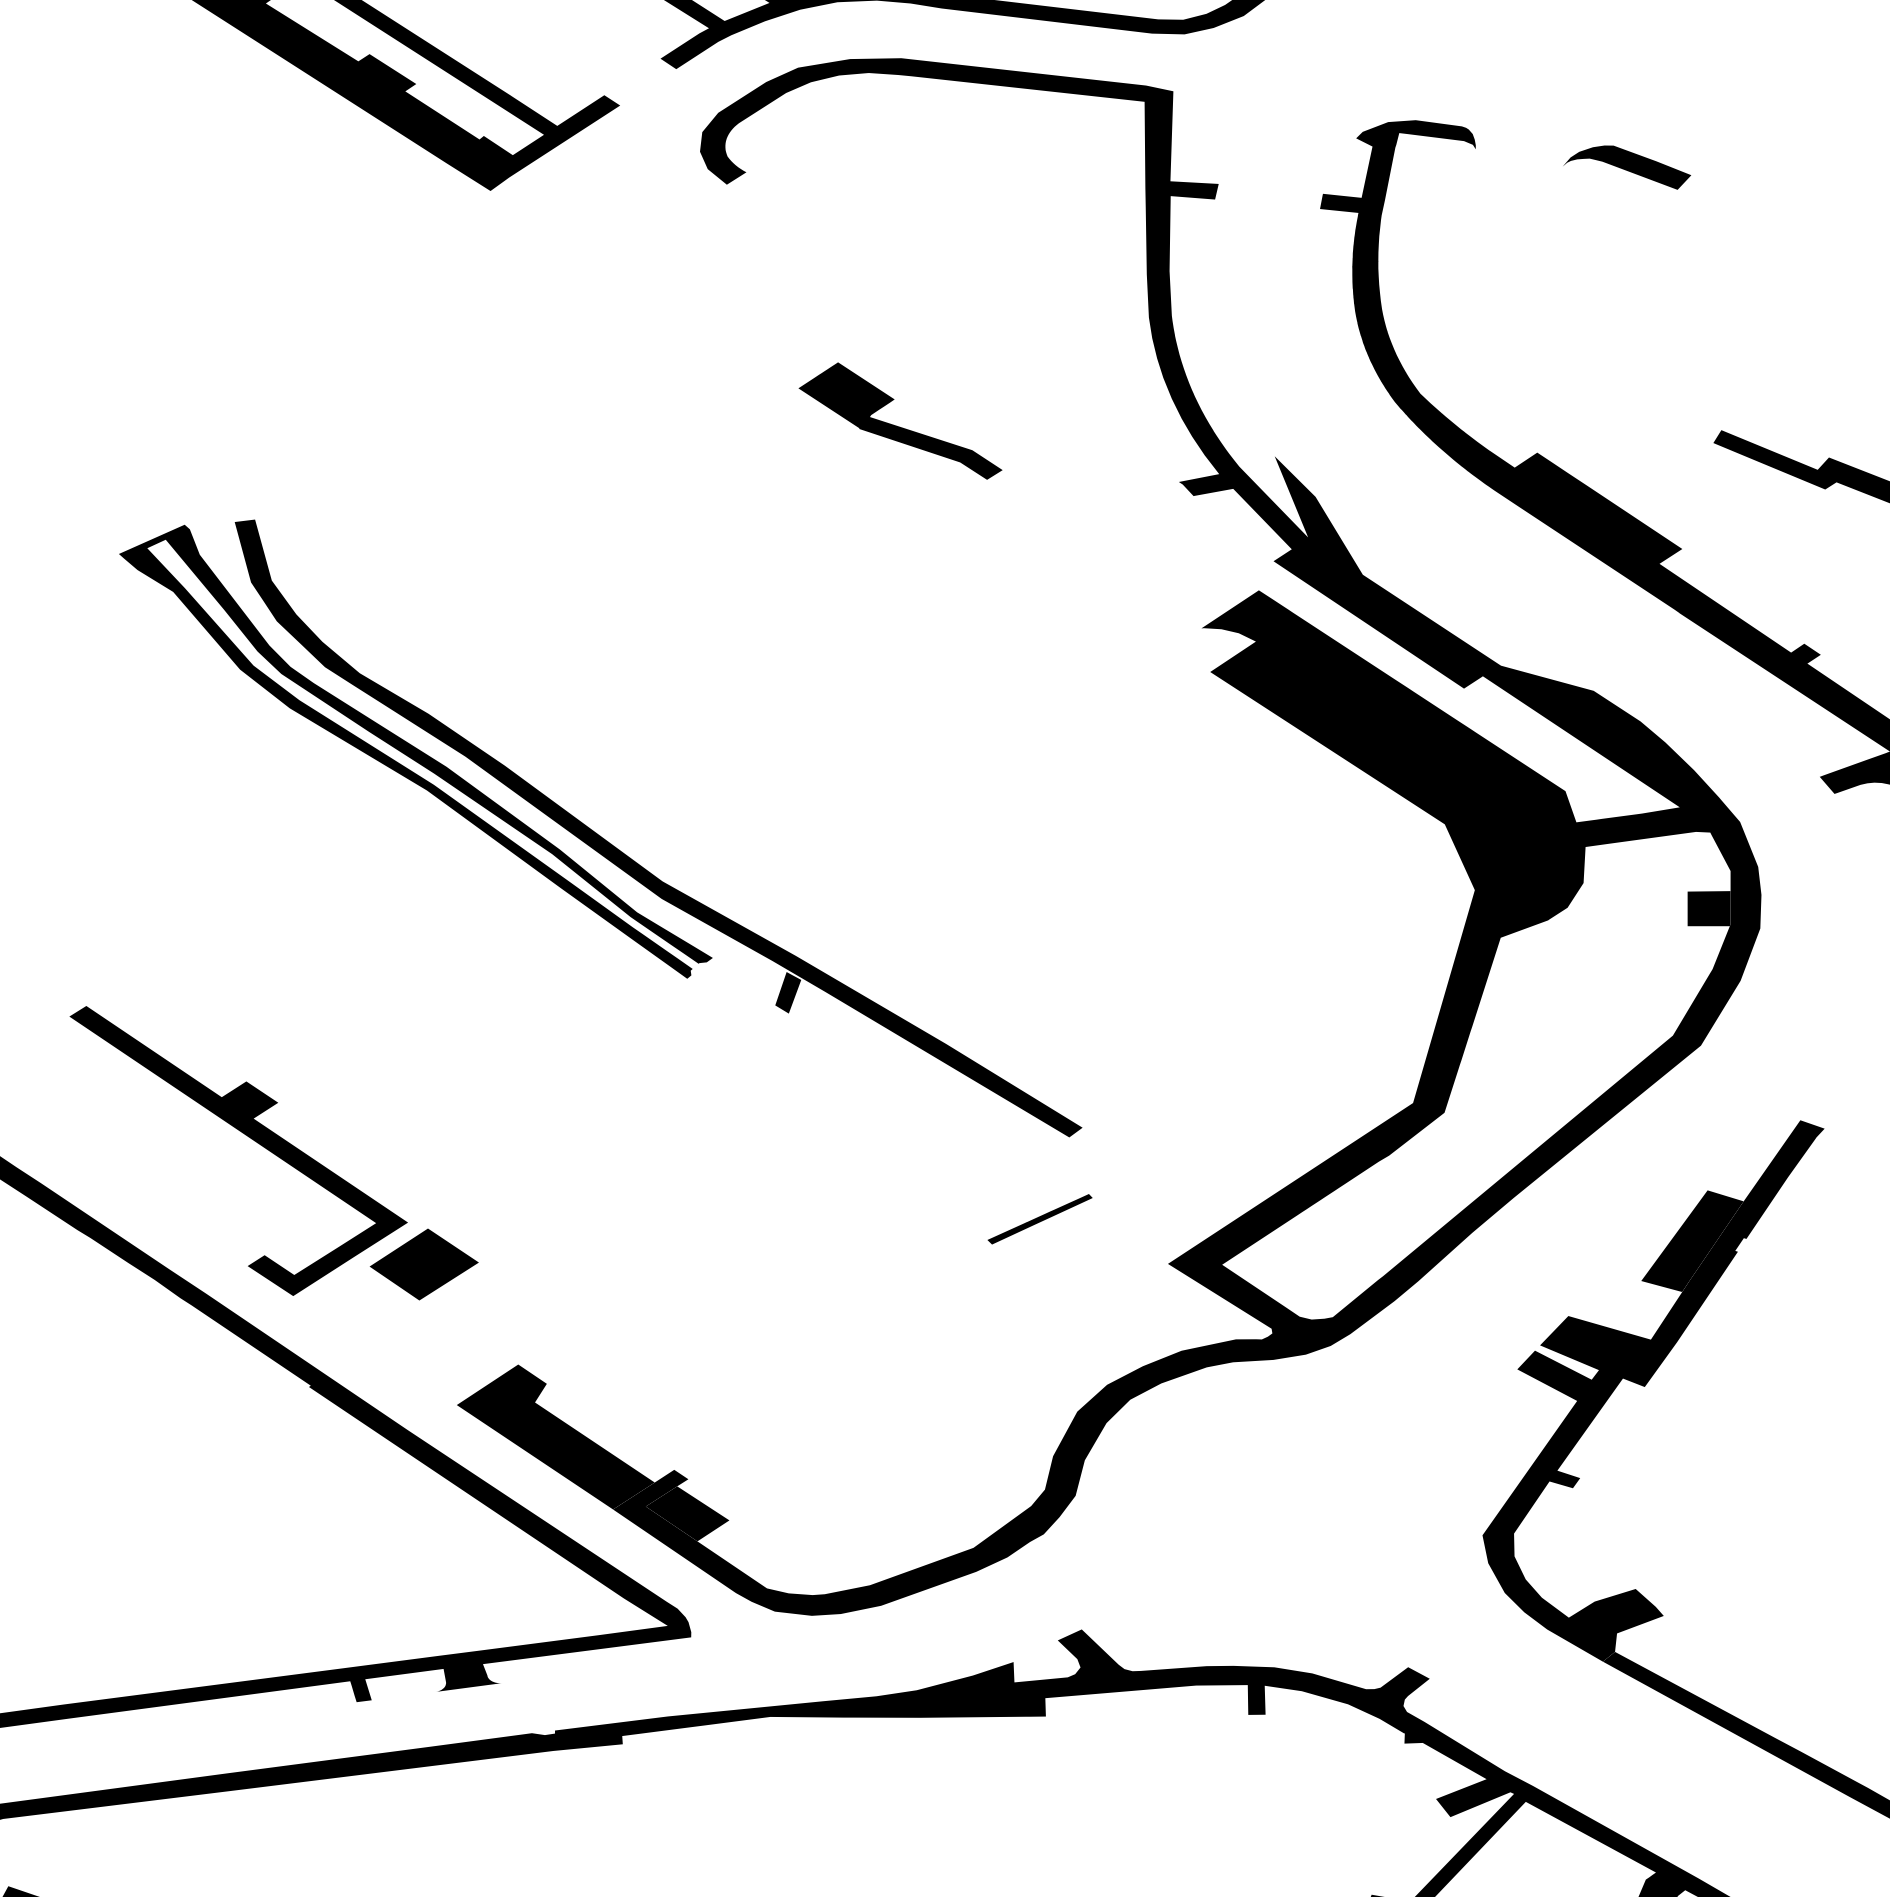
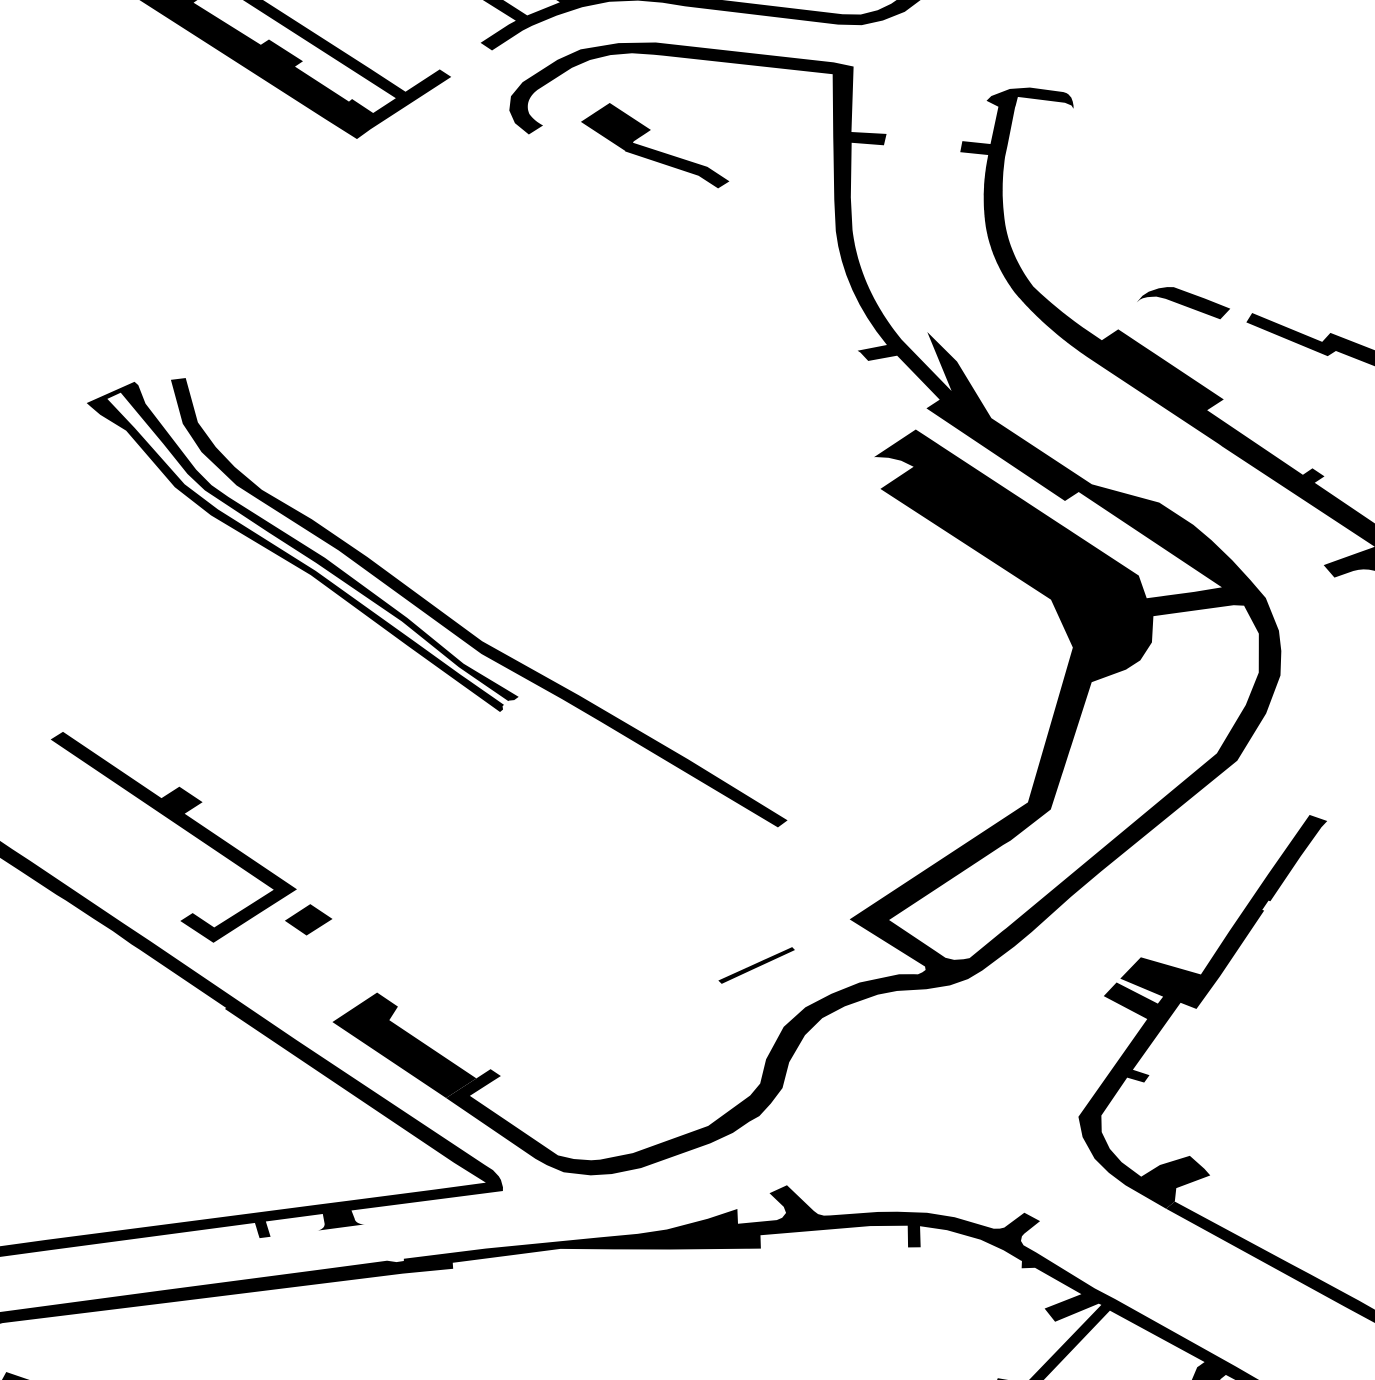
part: (1626, 167) -> (1183, 303), moved
part: (899, 426) -> (654, 149), moved
fill: (1708, 908) -> (1242, 660), removed
fill: (788, 992) -> (573, 722), removed
part: (1039, 1219) -> (756, 965), moved
fill: (1692, 1241) -> (1231, 903), removed
part: (423, 1264) -> (308, 919), size x0.6
fill: (687, 1513) -> (500, 1100), removed

